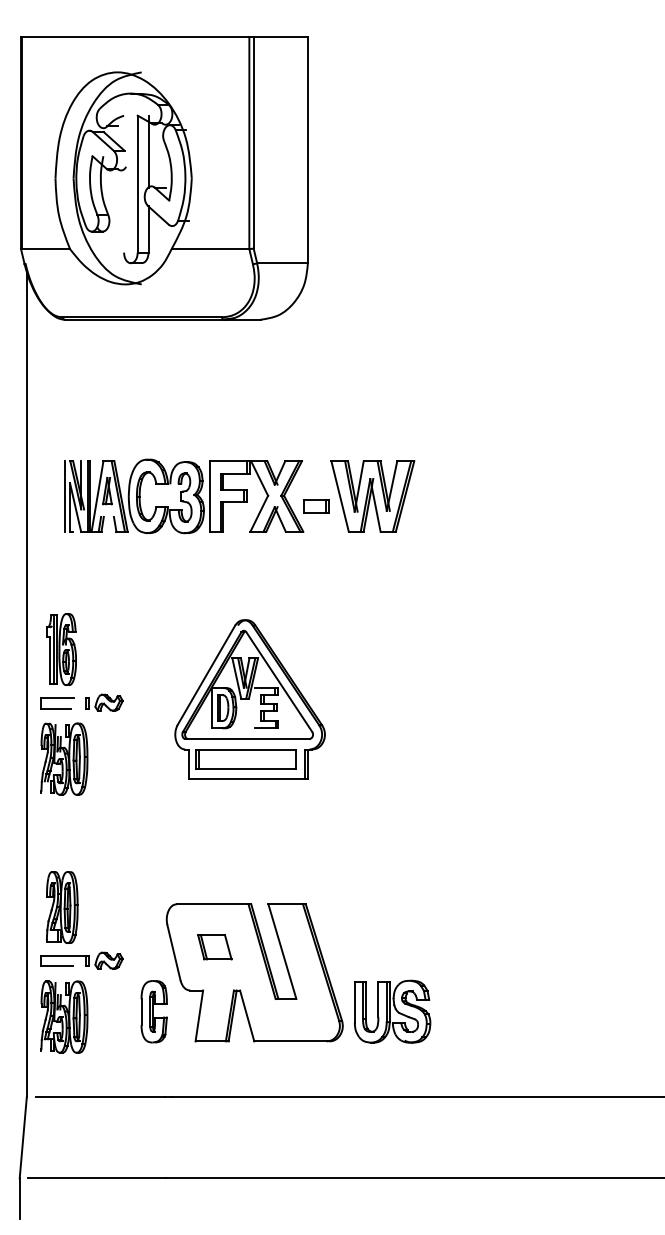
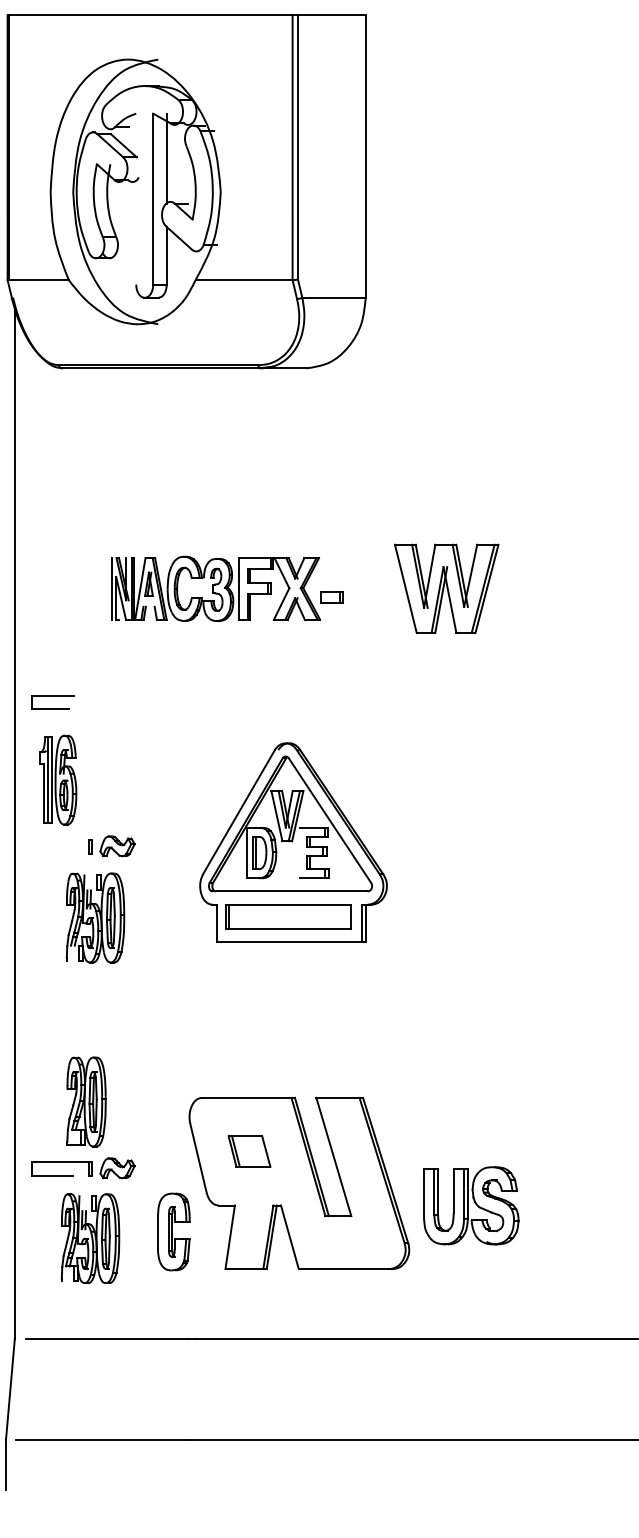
part: (196, 496) -> (226, 588), size x0.7
part: (57, 703) -> (53, 702), moved
part: (64, 758) -> (95, 917), moved
part: (62, 907) -> (86, 1101), moved
part: (392, 1011) -> (471, 1205), moved
part: (64, 1016) -> (90, 1237), moved

